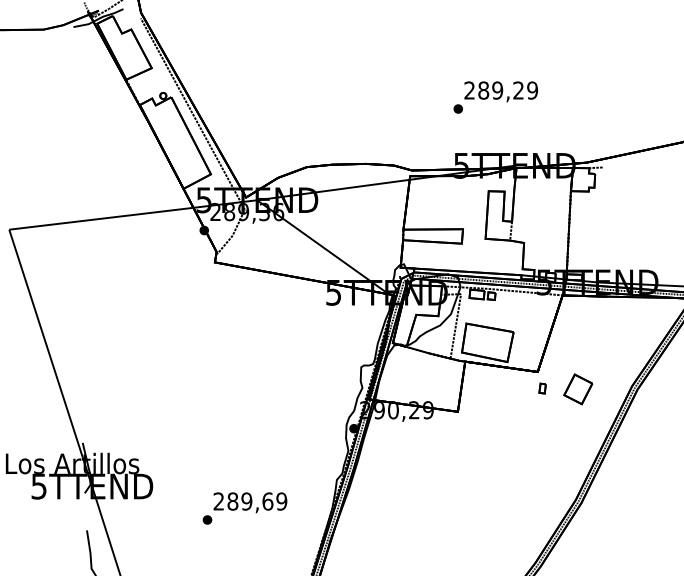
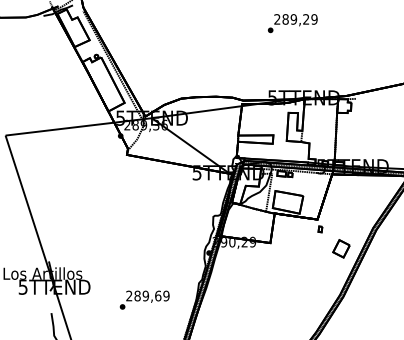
text: (495, 97) -> (292, 23), moved
part: (578, 388) -> (341, 248), moved

